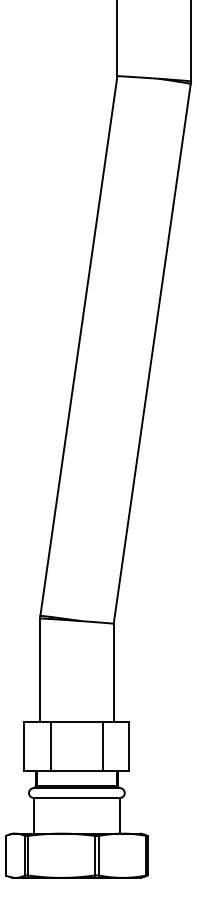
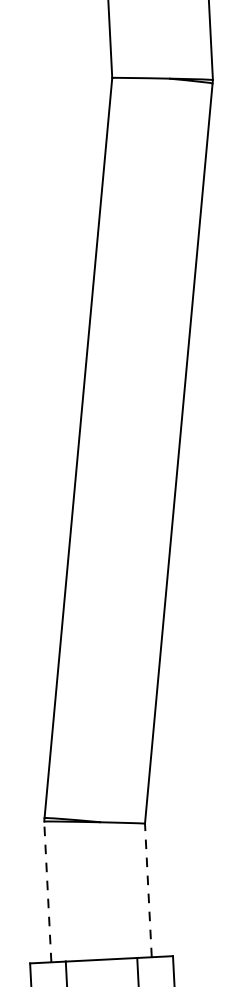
line: (39, 670) -> (47, 892), solid -> dashed
line: (113, 672) -> (148, 890), solid -> dashed

